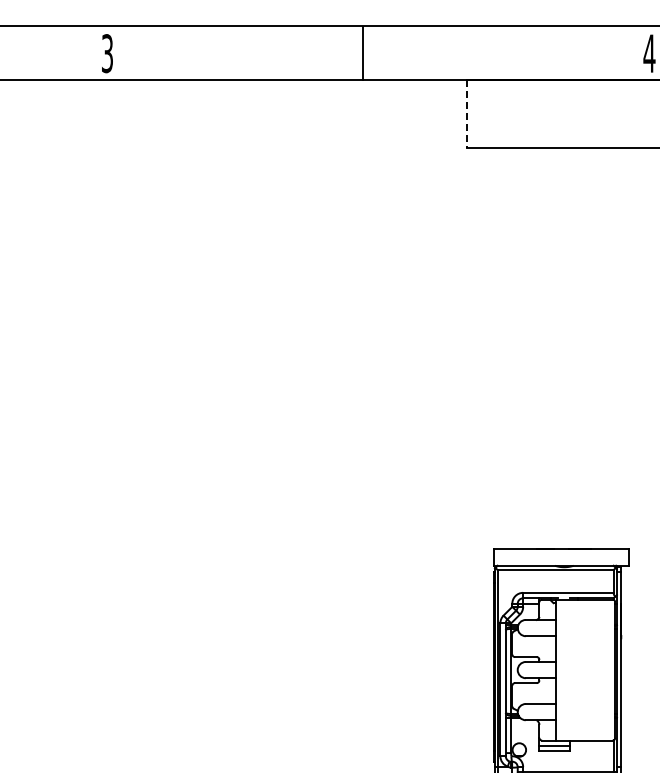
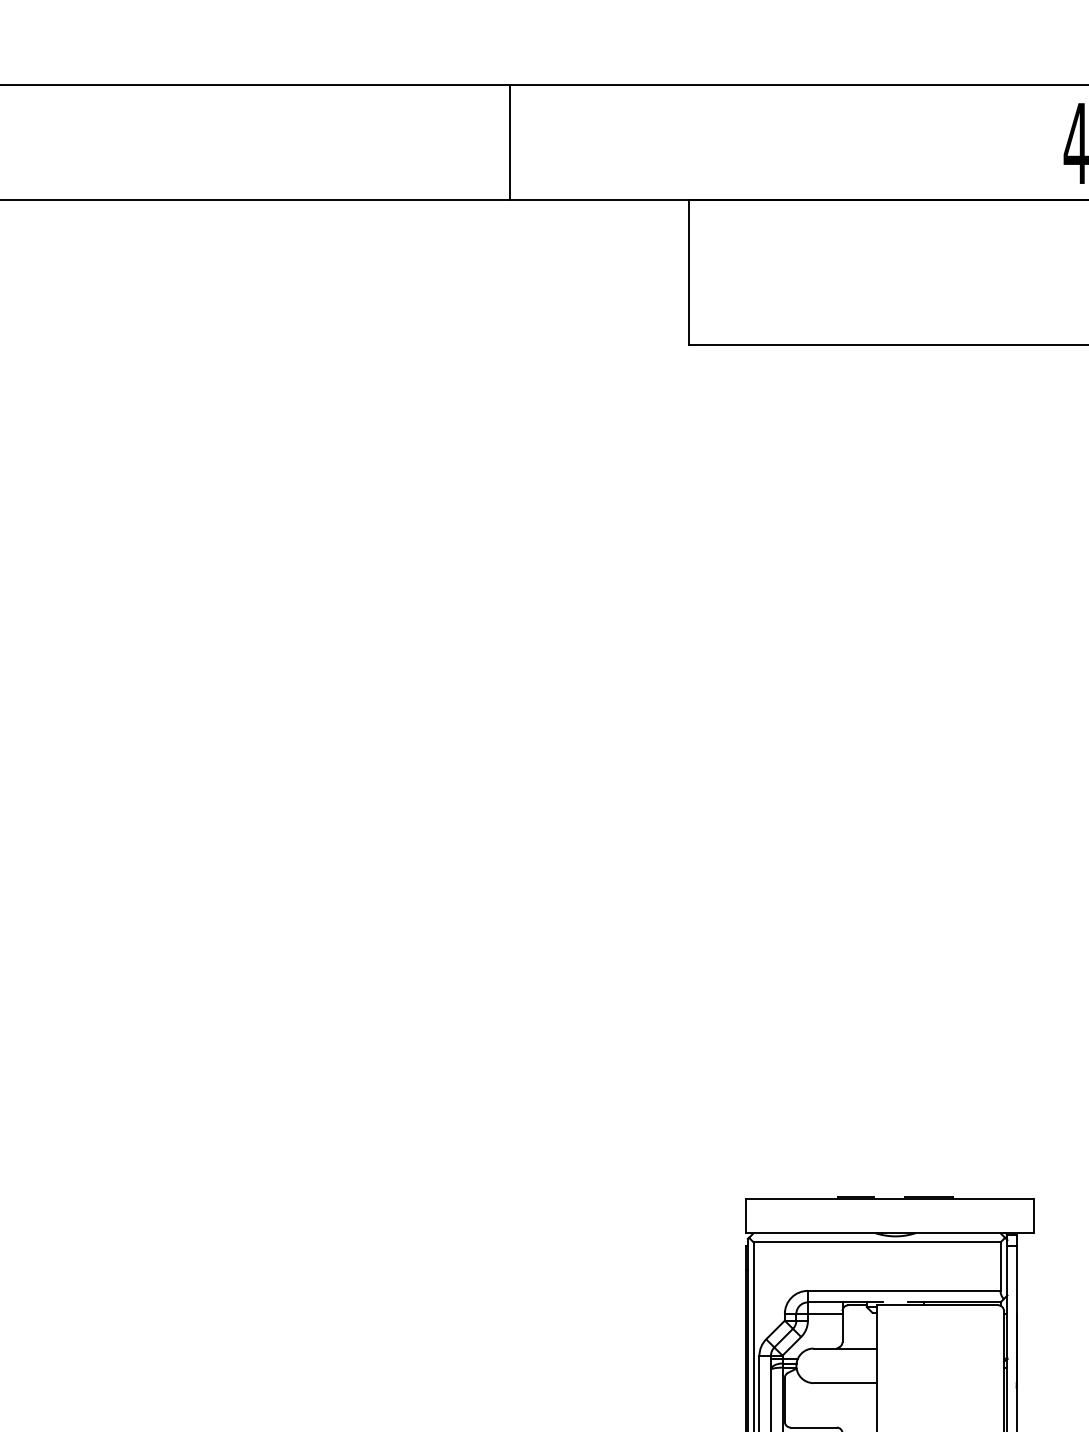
line: (363, 53) -> (510, 143), moved
line: (467, 114) -> (689, 273), dashed -> solid

